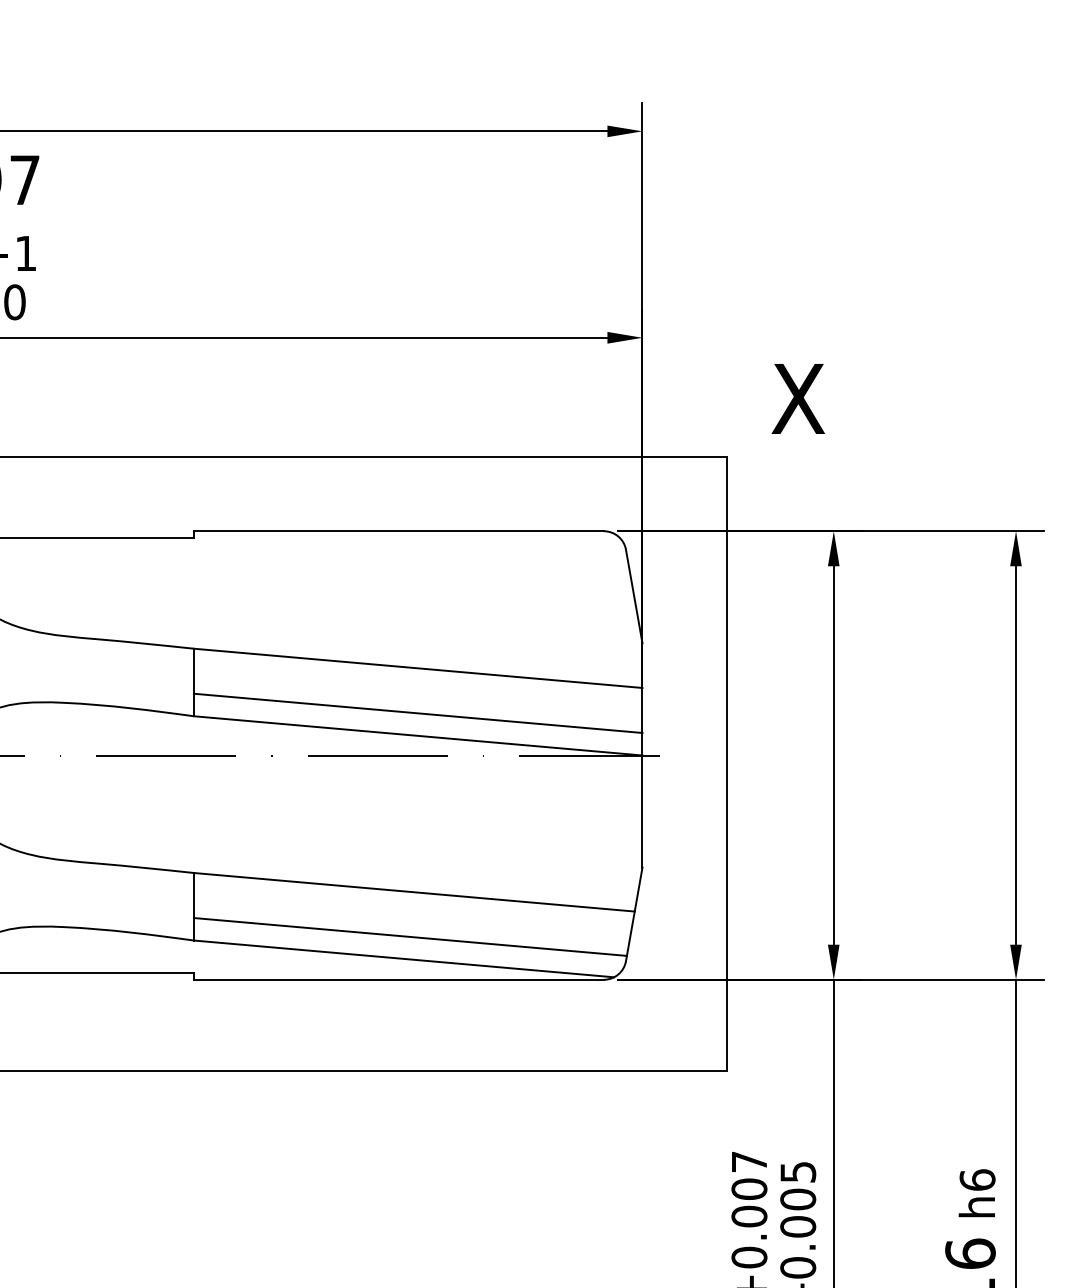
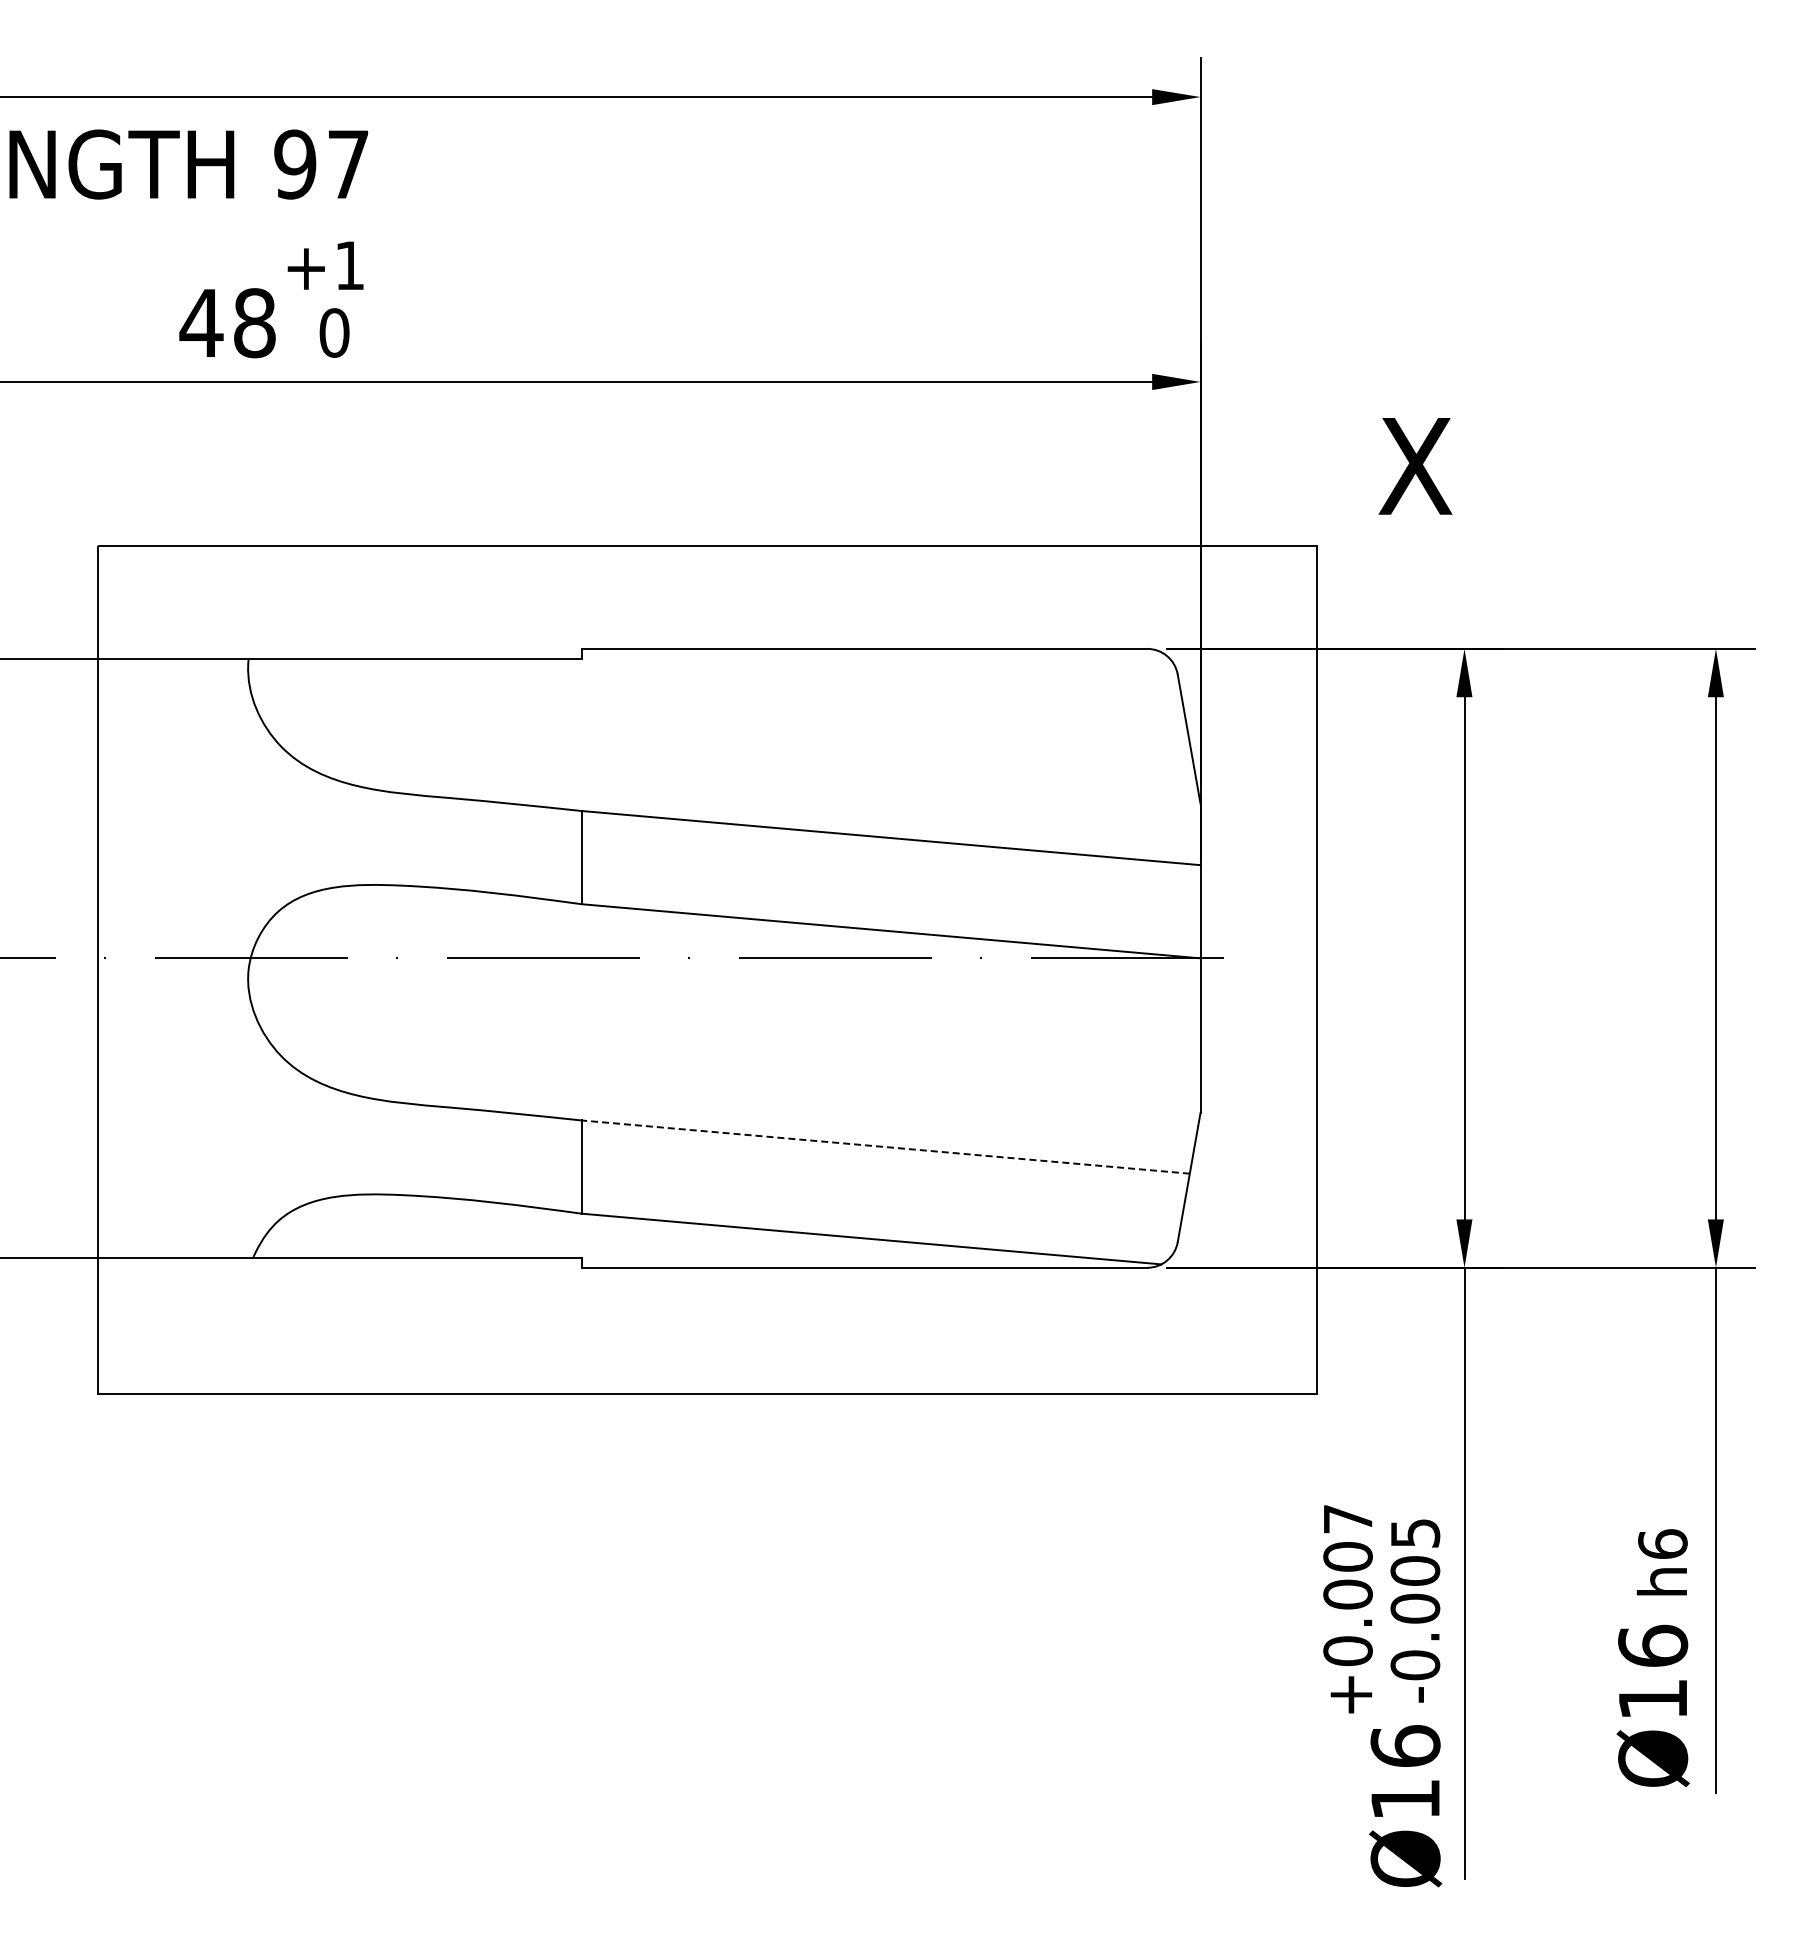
line: (417, 713) -> (890, 900), removed
line: (414, 892) -> (885, 1147), solid -> dashed
line: (410, 936) -> (880, 1208), removed

